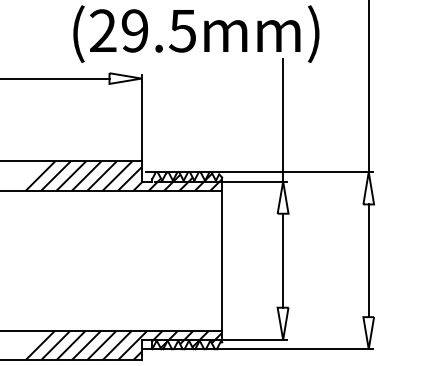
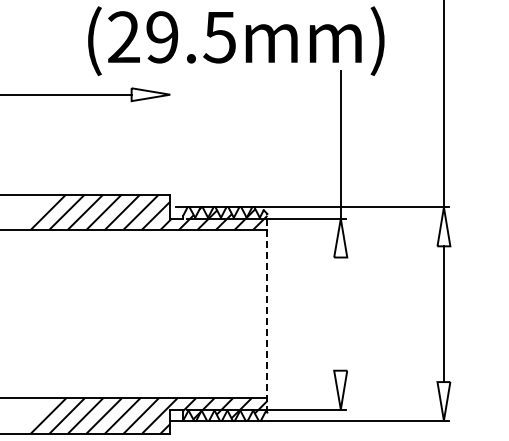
line: (141, 116) -> (170, 140), removed
line: (222, 259) -> (267, 312), solid -> dashed
line: (282, 260) -> (340, 313), removed

